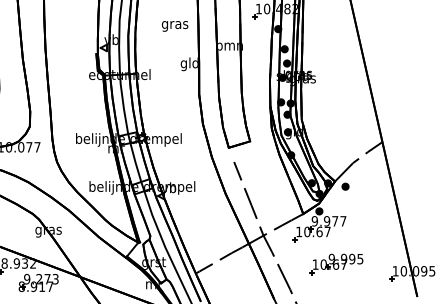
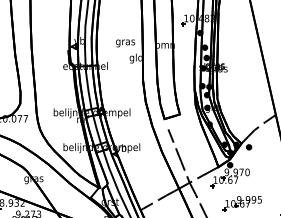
text: (175, 26) -> (125, 43), moved
text: (343, 221) -> (247, 172), 9.977 -> 9.970

